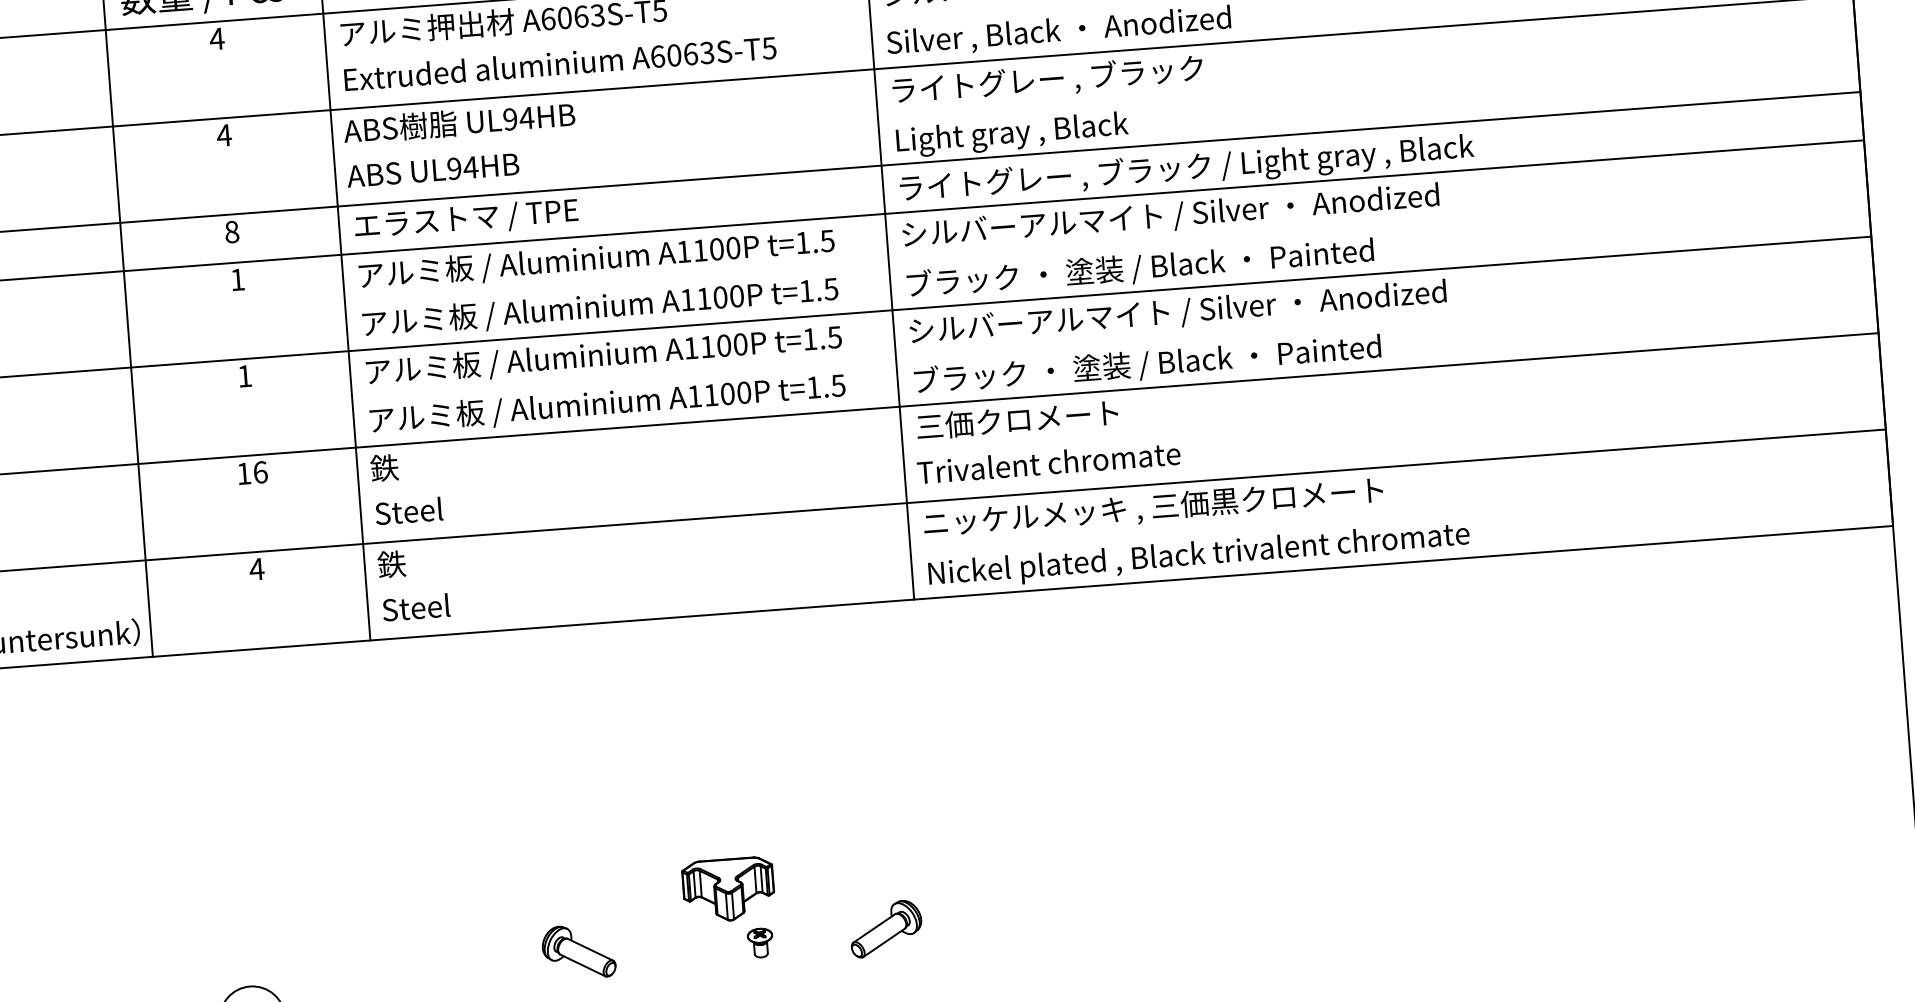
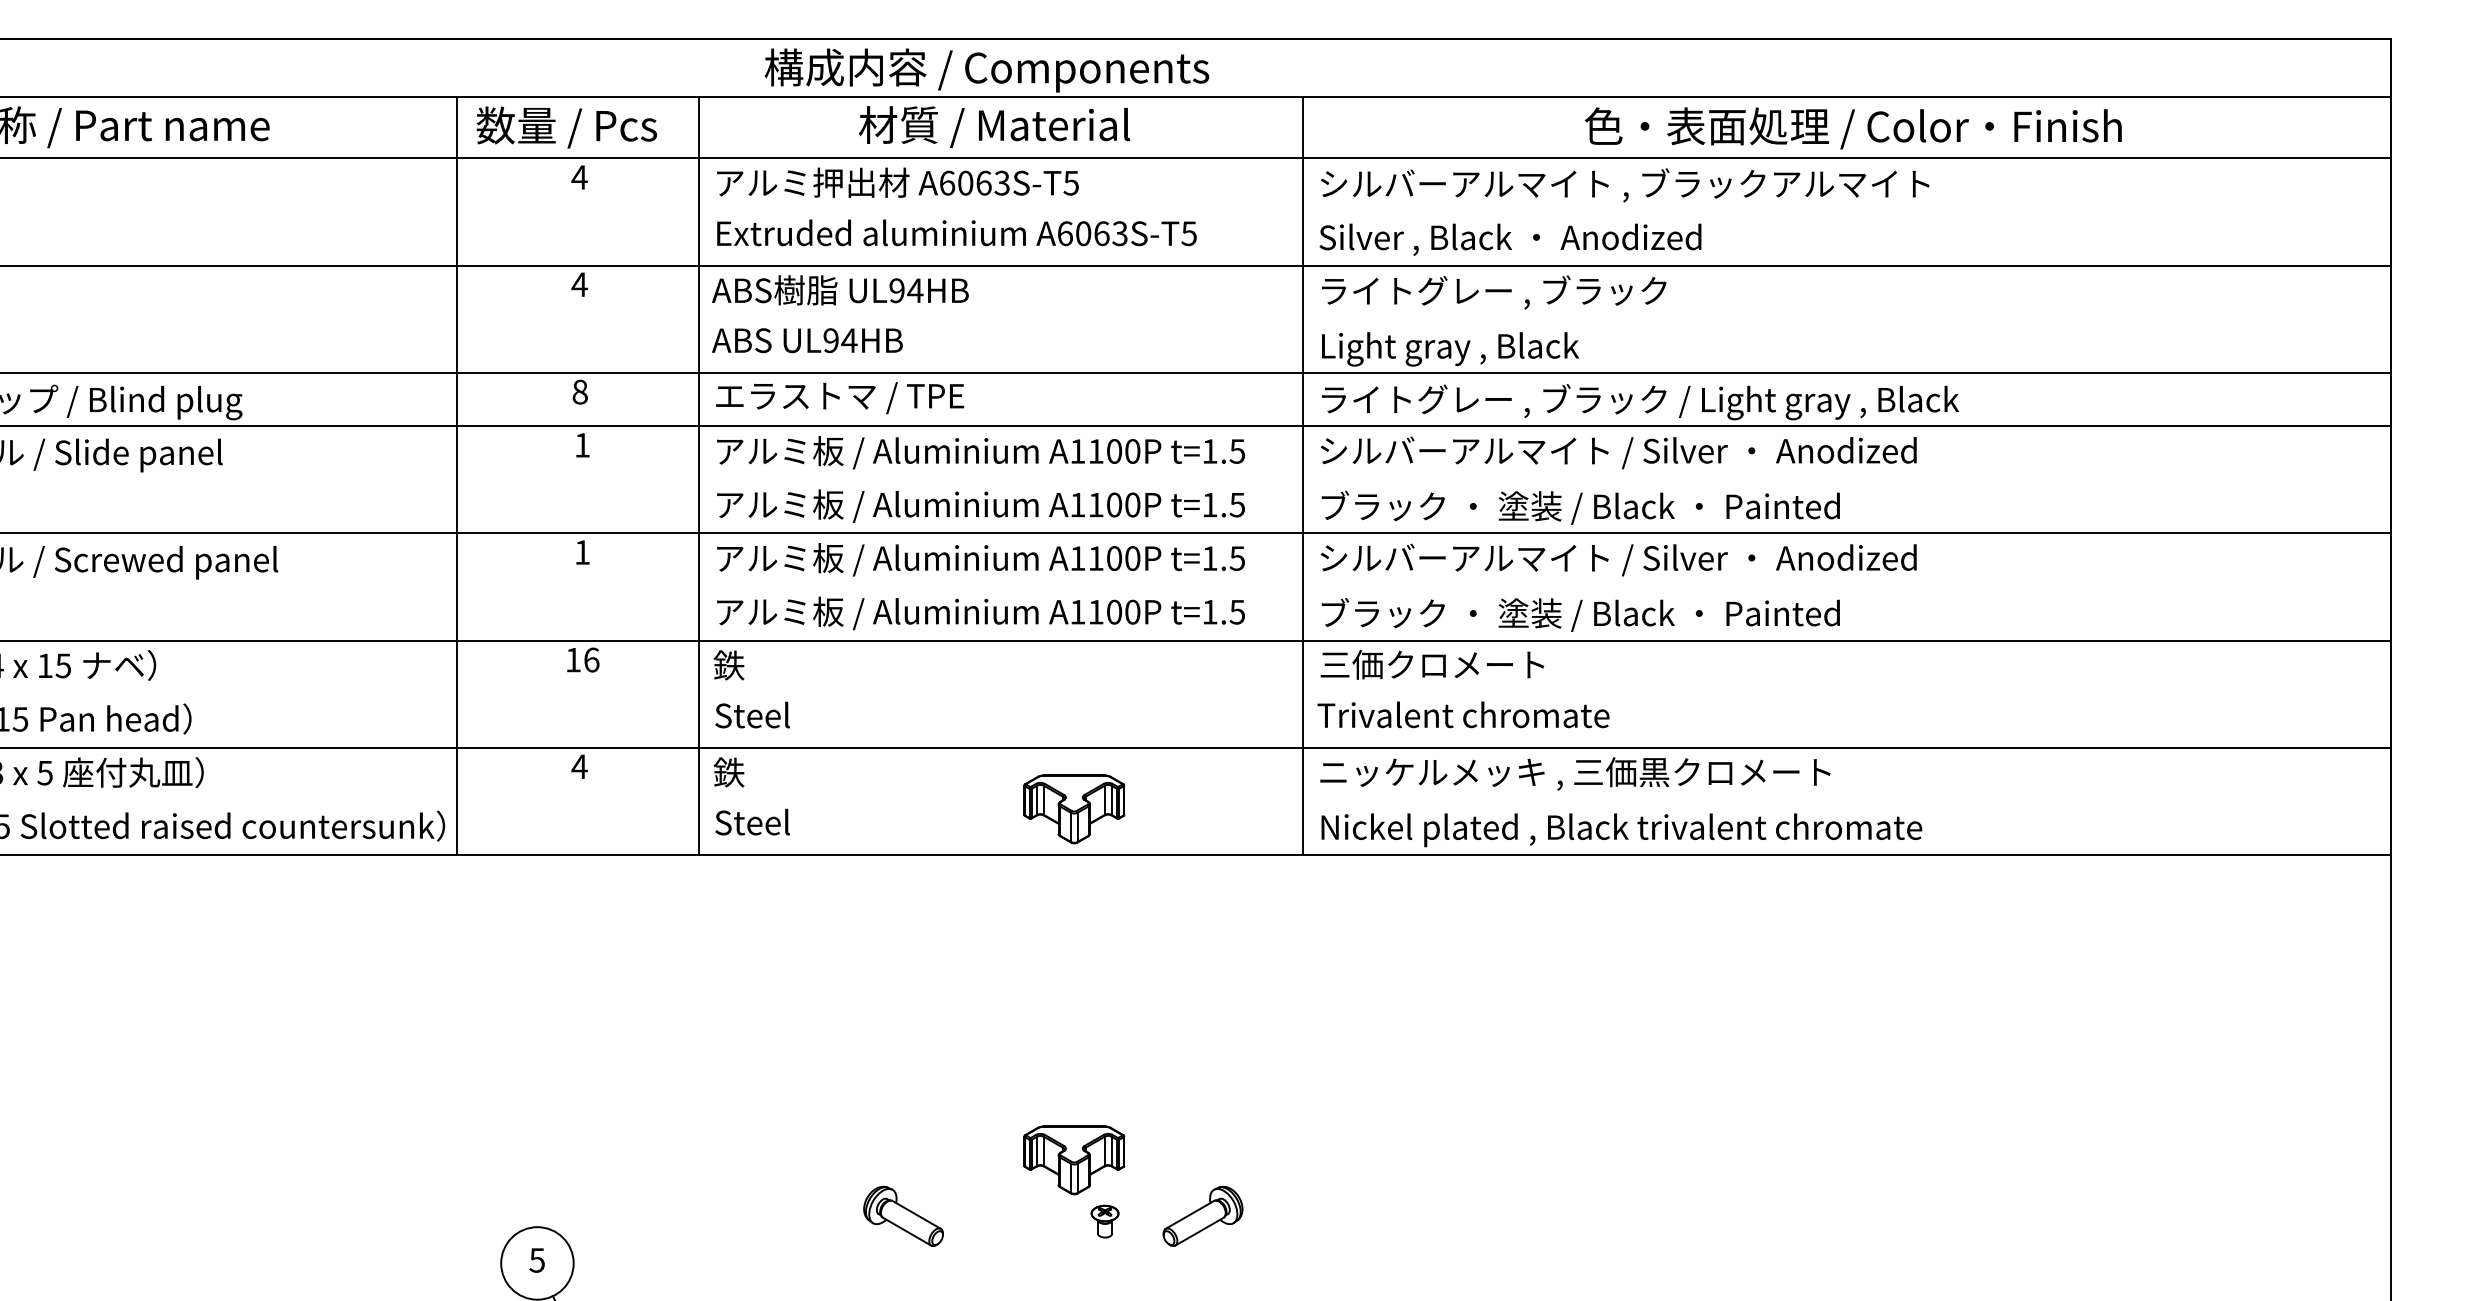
part: (705, 574) -> (1074, 809), added
part: (885, 928) -> (1202, 1215), moved

